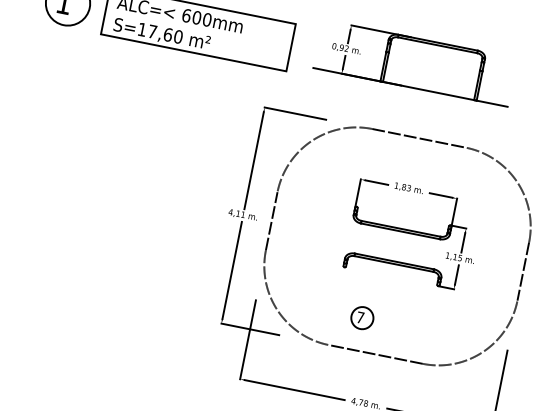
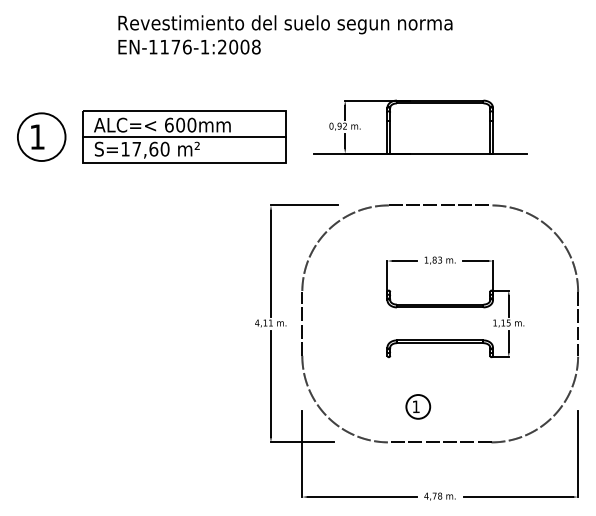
line: (198, 28) -> (184, 136), added
text: (359, 317) -> (415, 406), 7 -> 1

